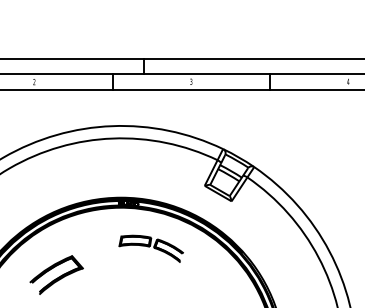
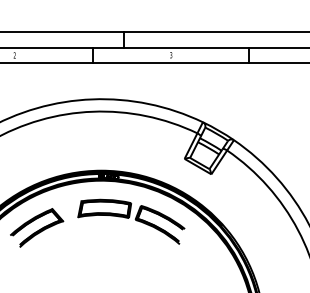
part: (151, 248) -> (131, 221), size x1.67
part: (56, 274) -> (36, 227), moved

